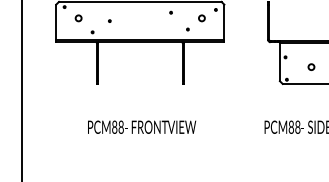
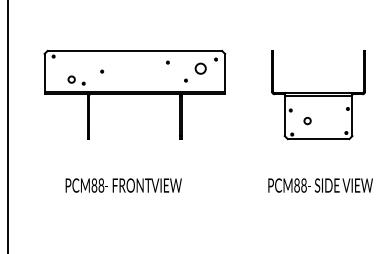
circle: (78, 18) -> (71, 79), moved
circle: (202, 18) -> (201, 68), size x1.6
circle: (311, 67) -> (307, 121), moved
text: (141, 127) -> (123, 185), moved

